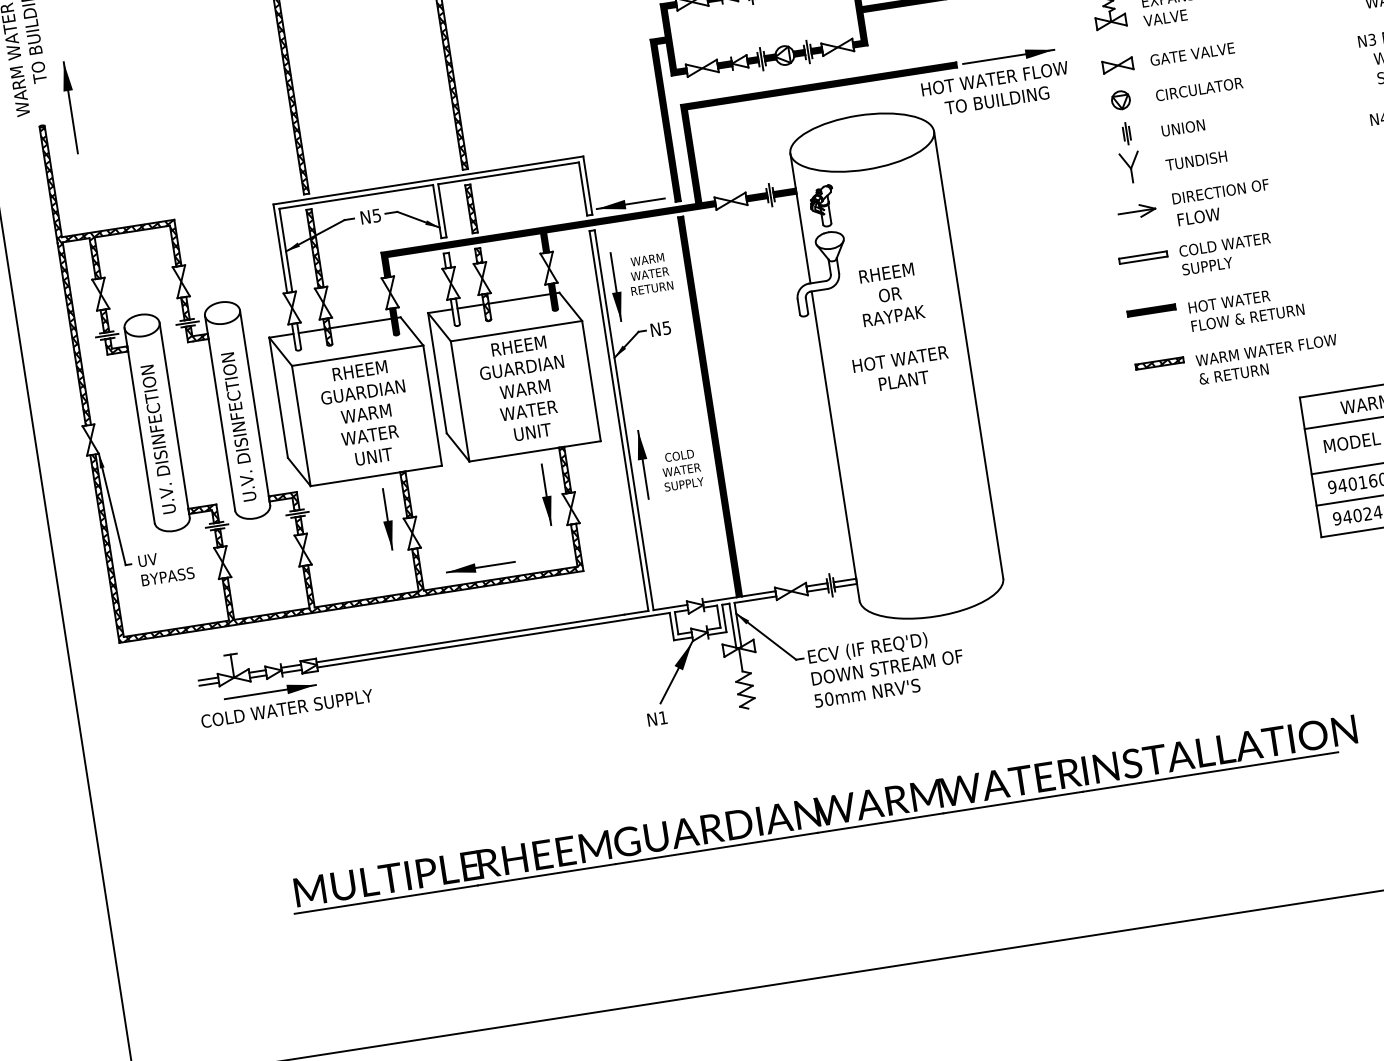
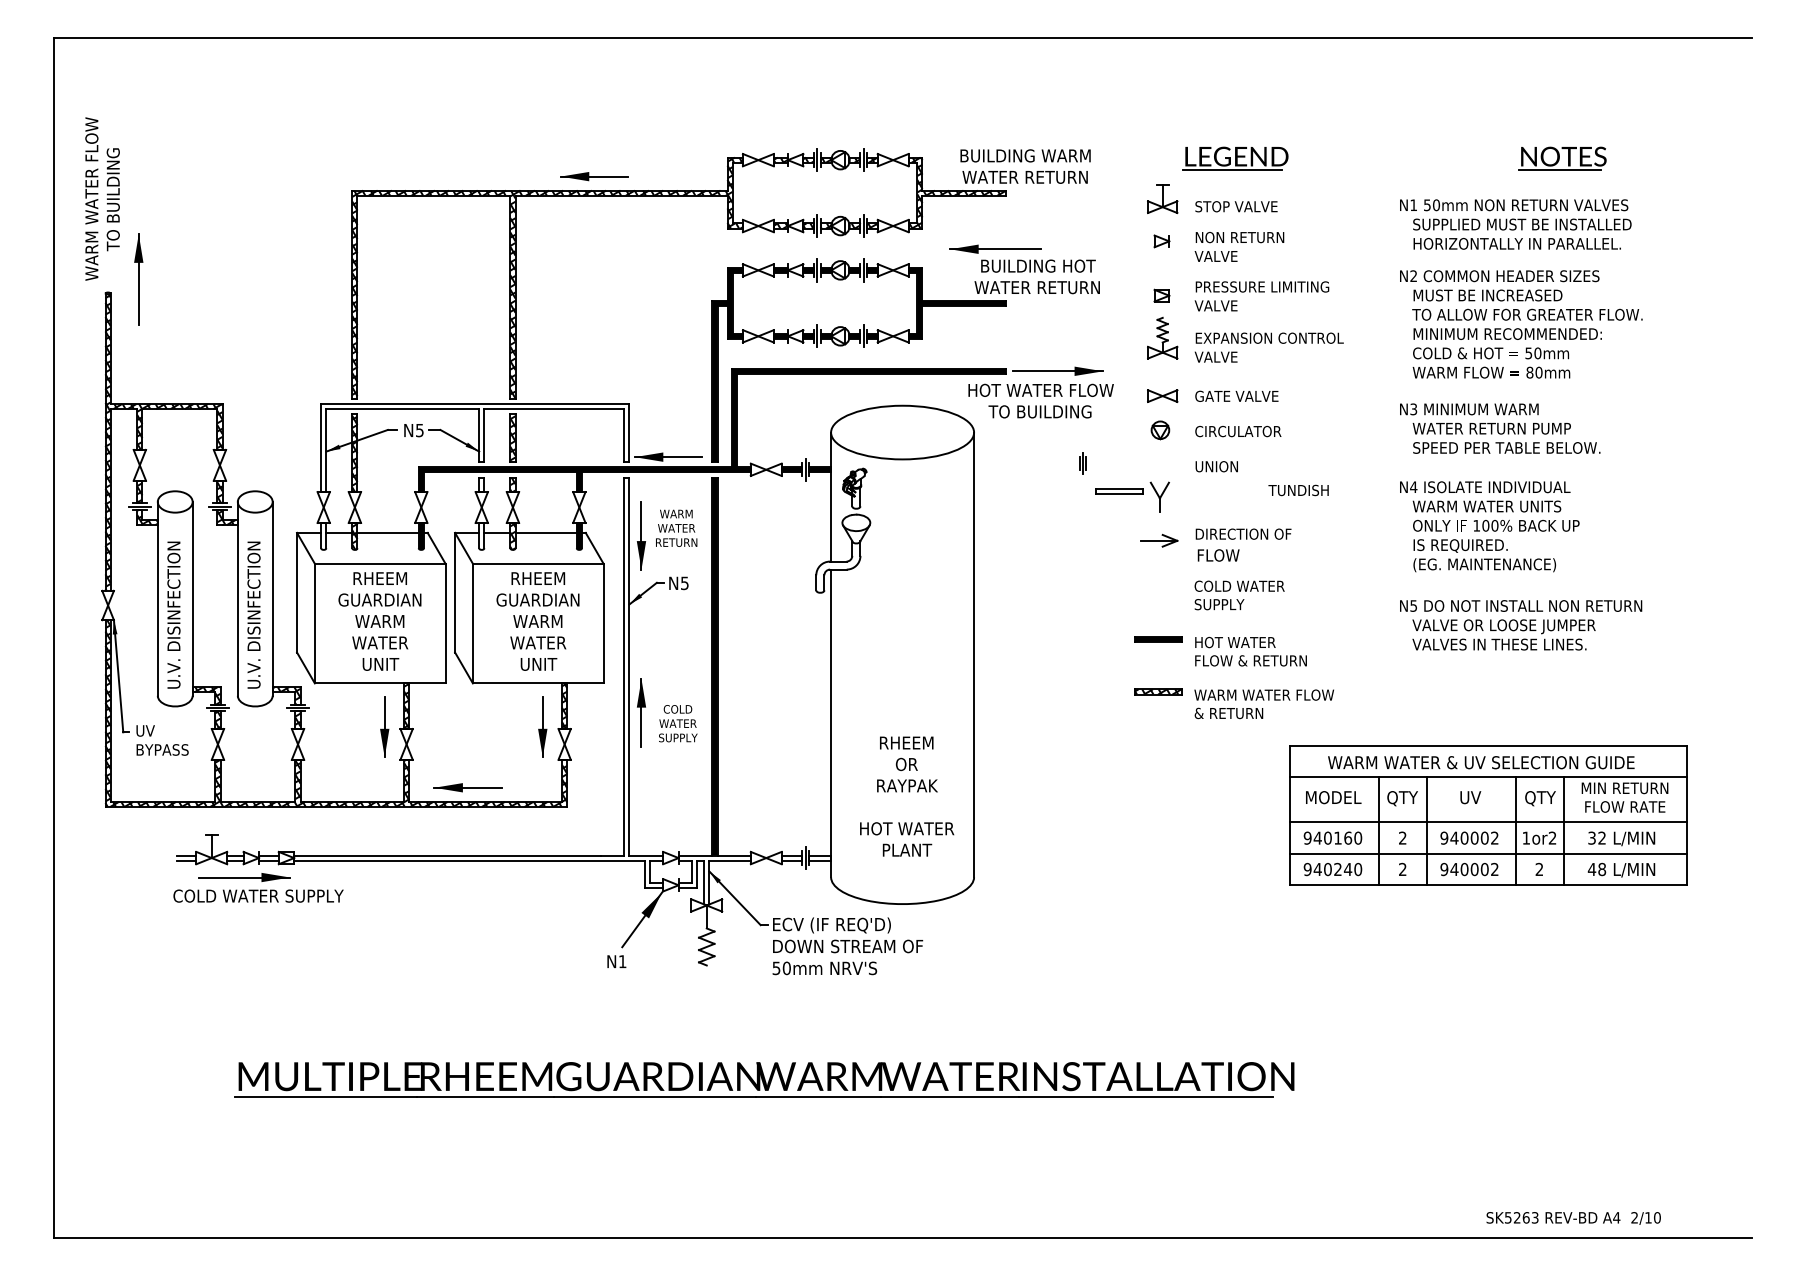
part: (1126, 133) -> (1082, 463), moved
text: (1196, 160) -> (1298, 490), moved
part: (1143, 257) -> (1119, 491), moved
text: (895, 326) -> (907, 796), moved

